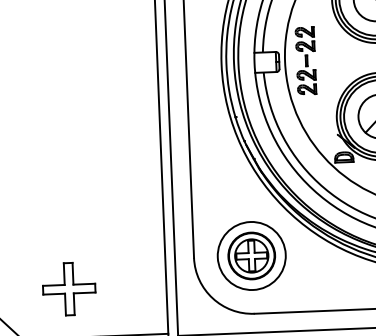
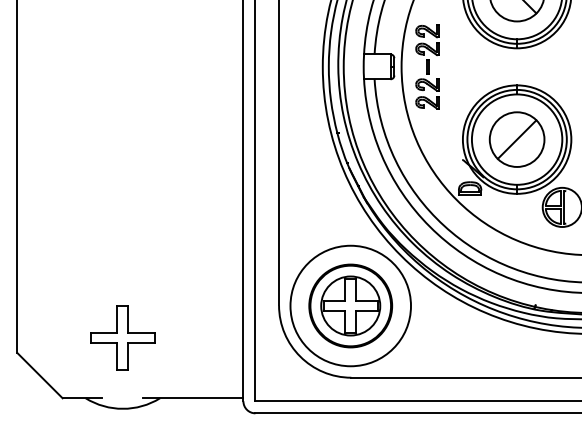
part: (251, 255) -> (350, 305), size x1.43

